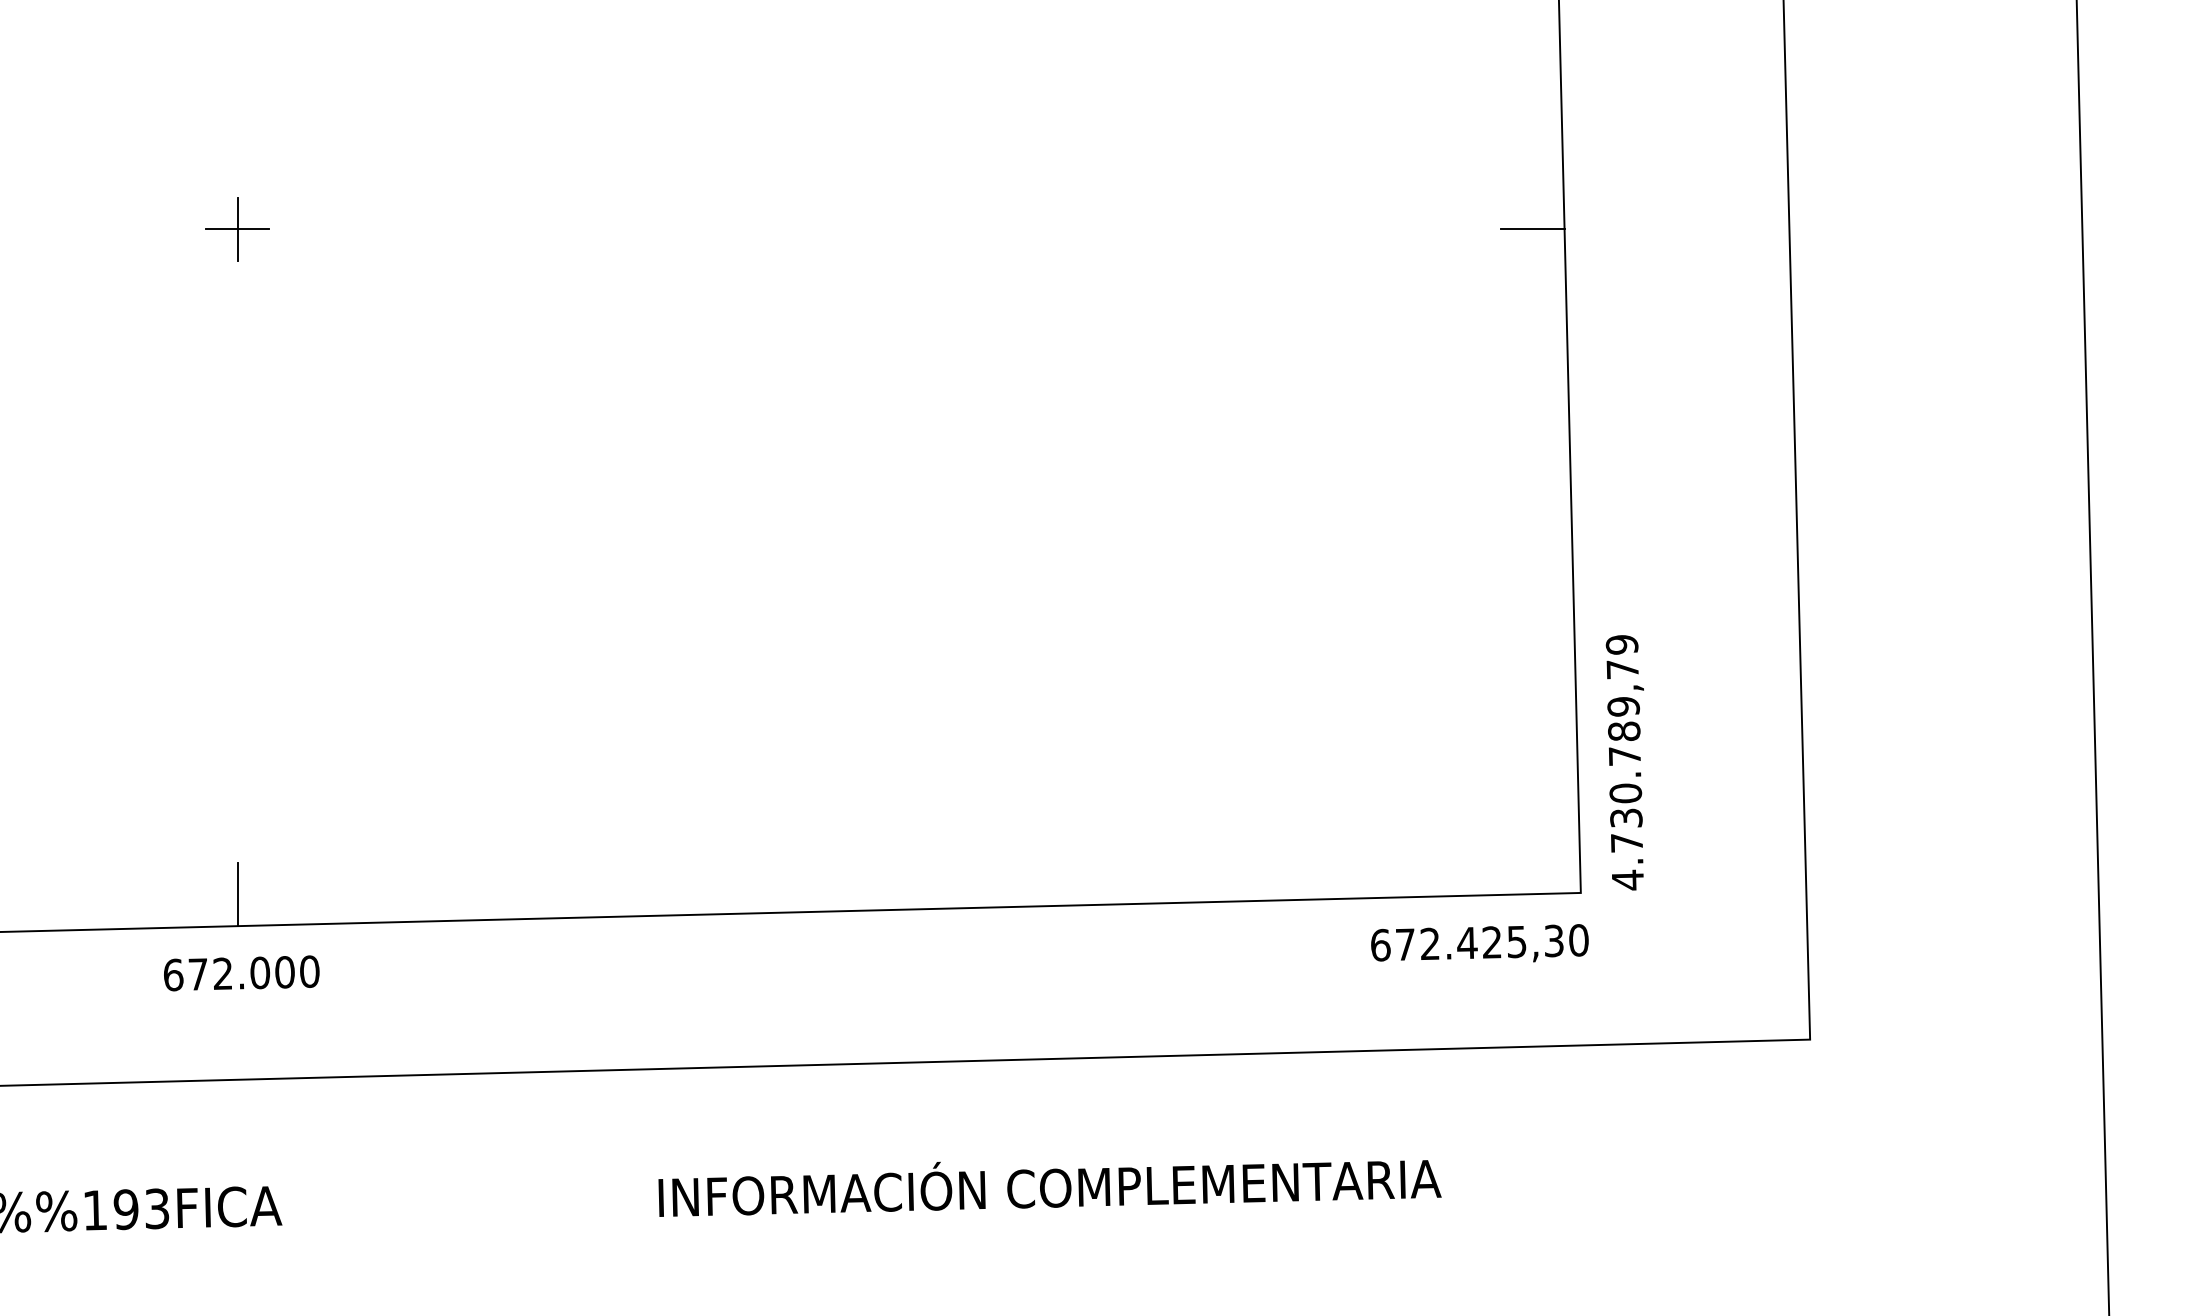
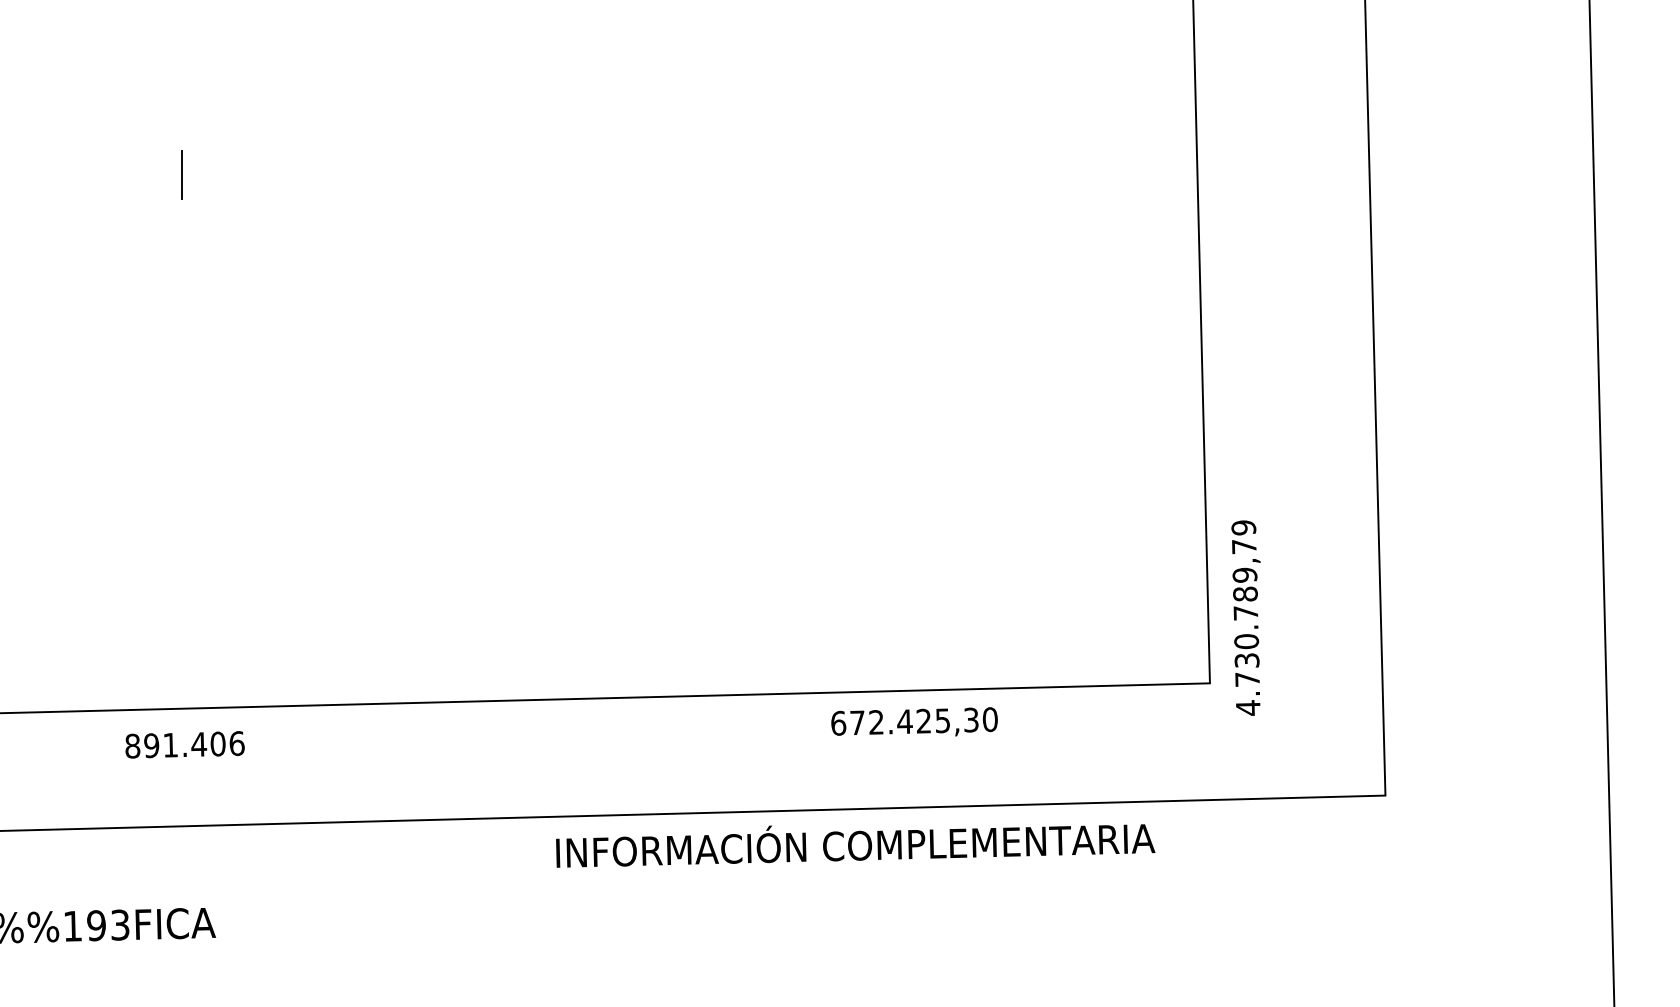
line: (237, 229) -> (181, 175), removed
line: (1532, 229) -> (1172, 175), removed
text: (1624, 762) -> (1245, 617), moved
line: (237, 894) -> (181, 684), removed
text: (1479, 943) -> (914, 722), moved
text: (241, 973) -> (184, 744), 672.000 -> 891.406
text: (1049, 1188) -> (855, 846), moved

